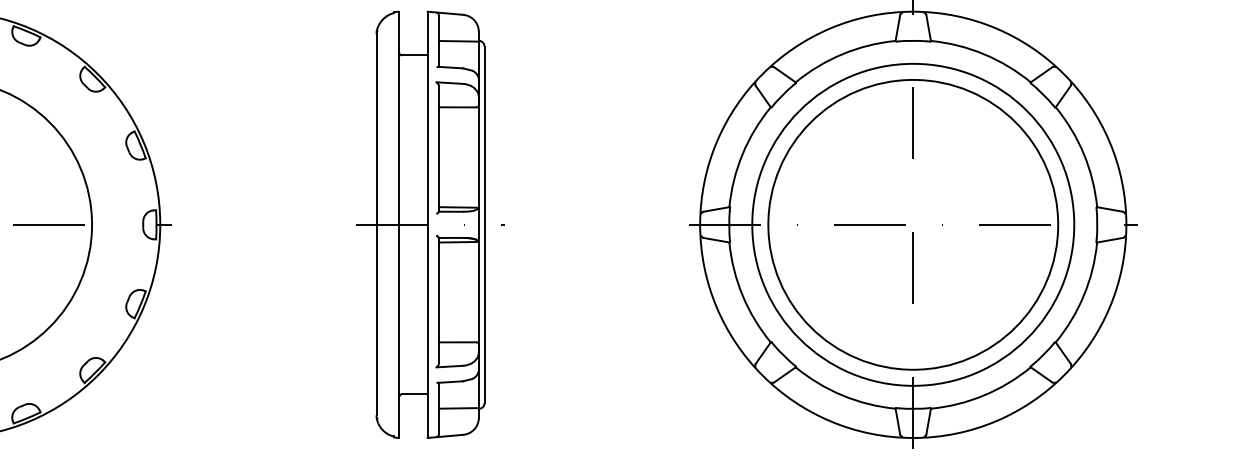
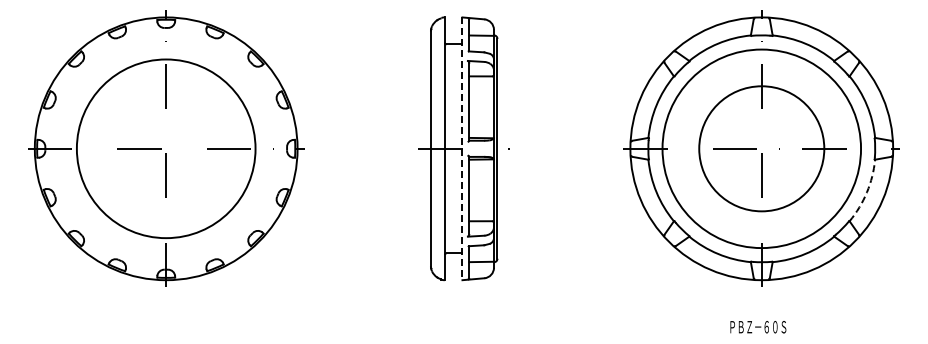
circle: (912, 224) -> (761, 148), size x0.7
line: (427, 225) -> (462, 149), solid -> dashed
arc: (1083, 295) -> (866, 192), solid -> dashed

